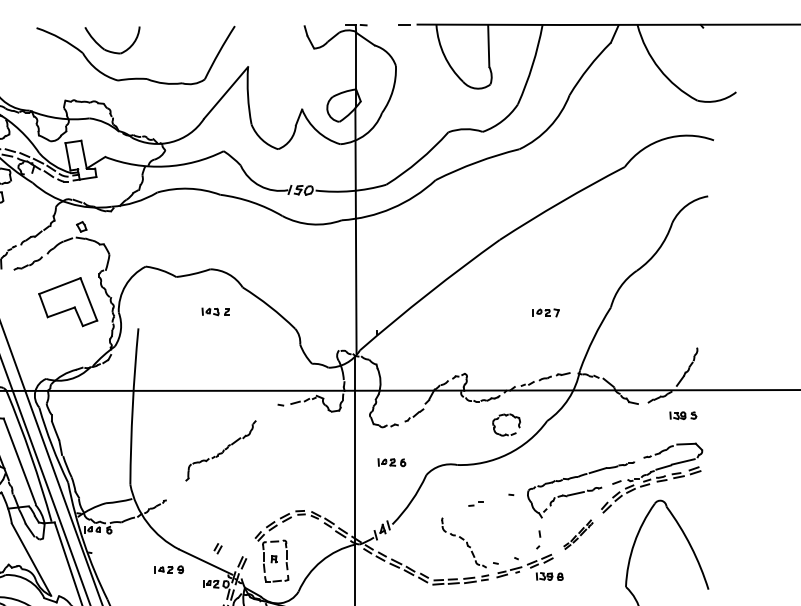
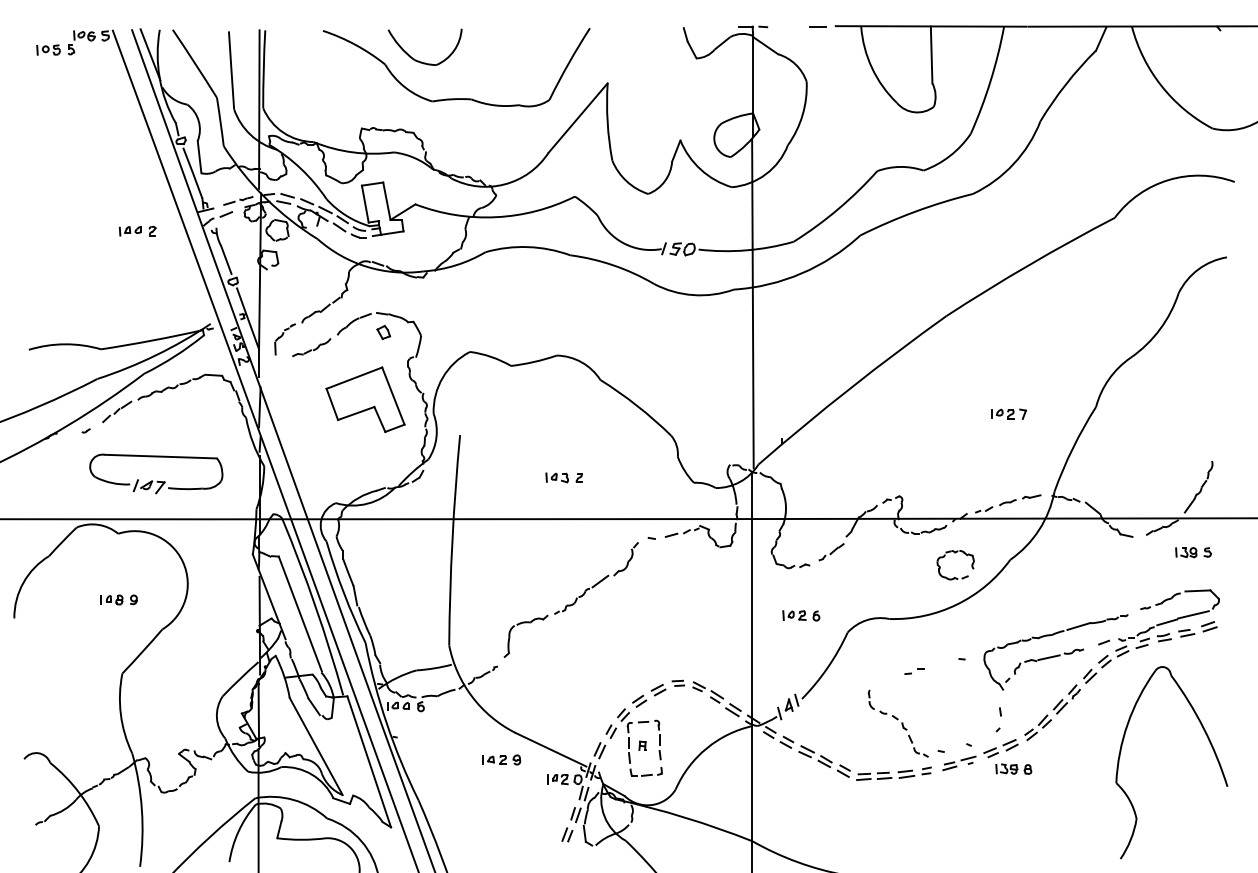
part: (81, 226) -> (383, 332), moved
part: (215, 311) -> (563, 477), moved
part: (220, 450) -> (570, 599), size x1.43
part: (578, 534) -> (1052, 712), size x1.43
part: (218, 548) -> (611, 731), moved

